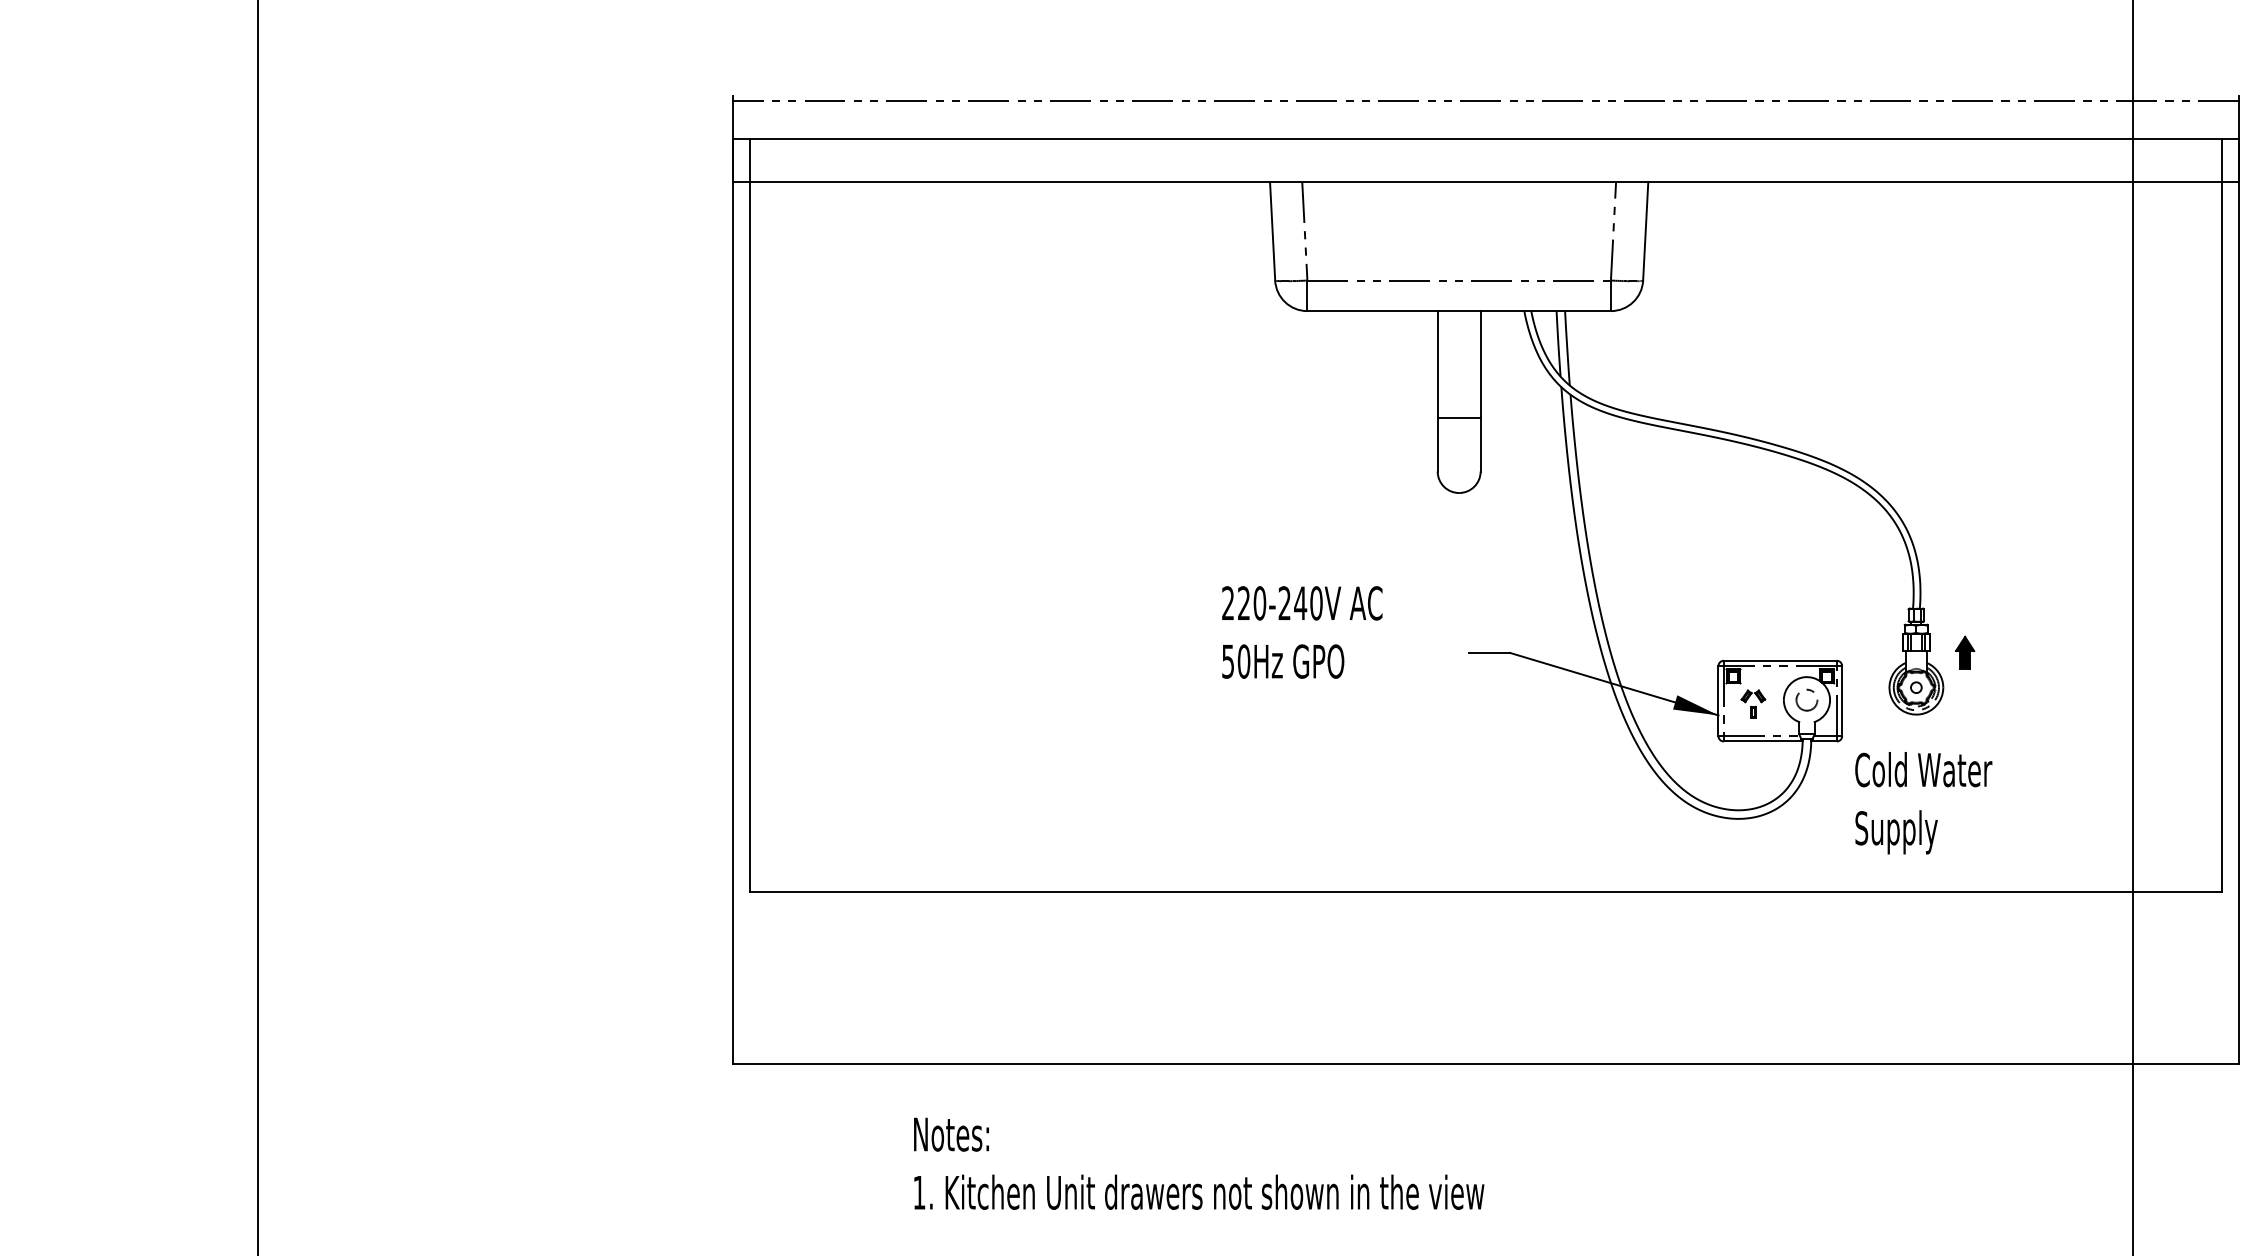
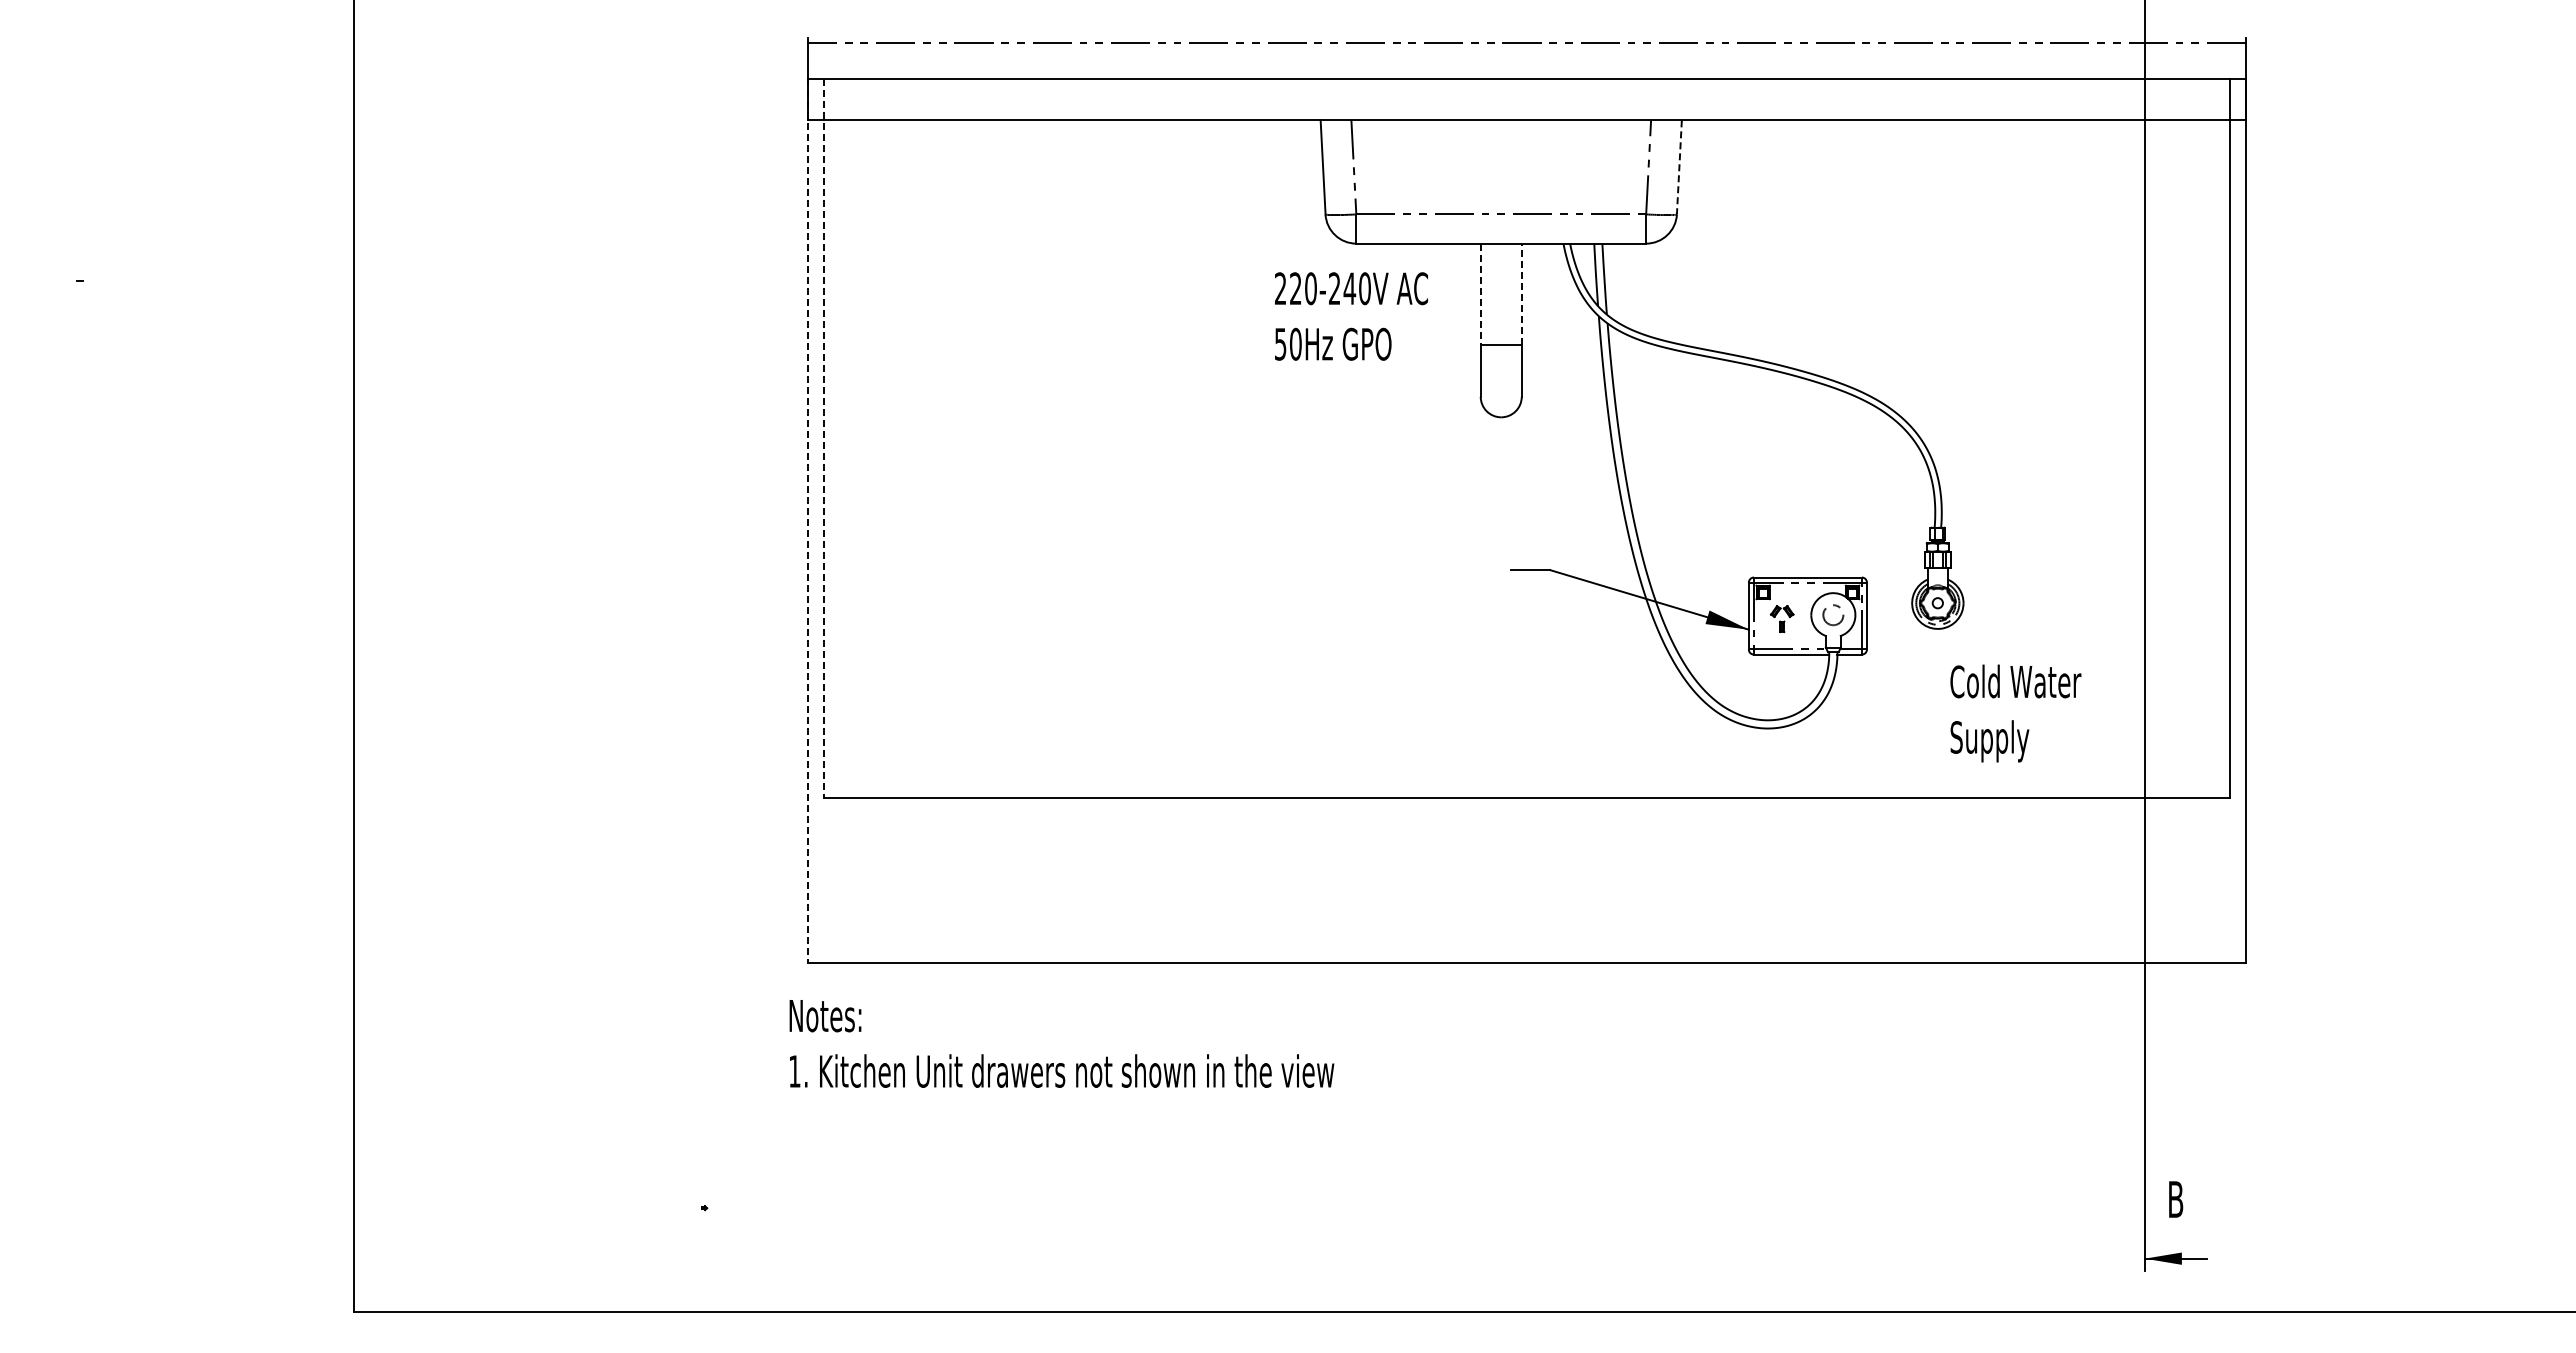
line: (1645, 231) -> (1679, 167), solid -> dashed
line: (1437, 364) -> (1480, 294), solid -> dashed
line: (1480, 364) -> (1521, 294), solid -> dashed
line: (750, 515) -> (824, 438), solid -> dashed
line: (732, 602) -> (807, 521), solid -> dashed
text: (1302, 632) -> (1351, 316), moved
part: (1965, 652) -> (1984, 569), removed
text: (1923, 803) -> (2015, 713), moved
text: (1198, 1163) -> (1061, 1043), moved

